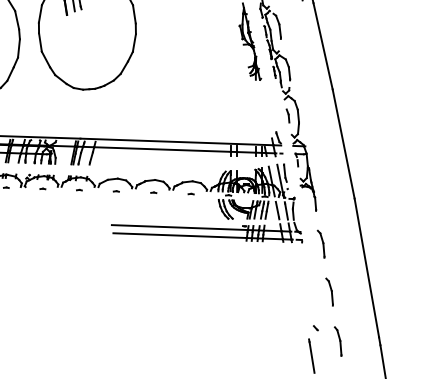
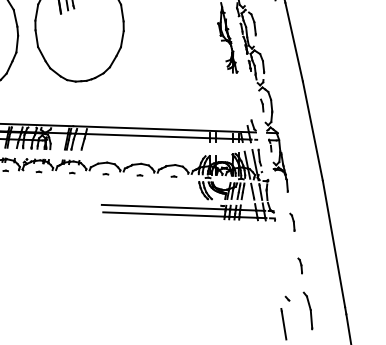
part: (321, 244) -> (292, 222), size x0.7
part: (330, 291) -> (300, 265), size x0.6
part: (337, 341) -> (307, 310), size x1.4

